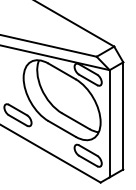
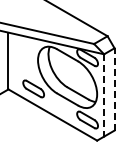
line: (123, 114) -> (114, 88), solid -> dashed
line: (110, 123) -> (104, 95), solid -> dashed

